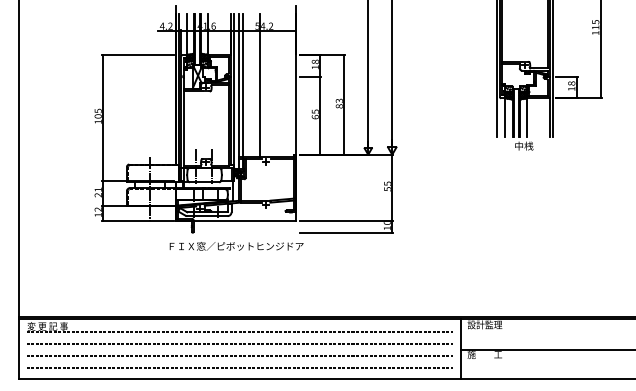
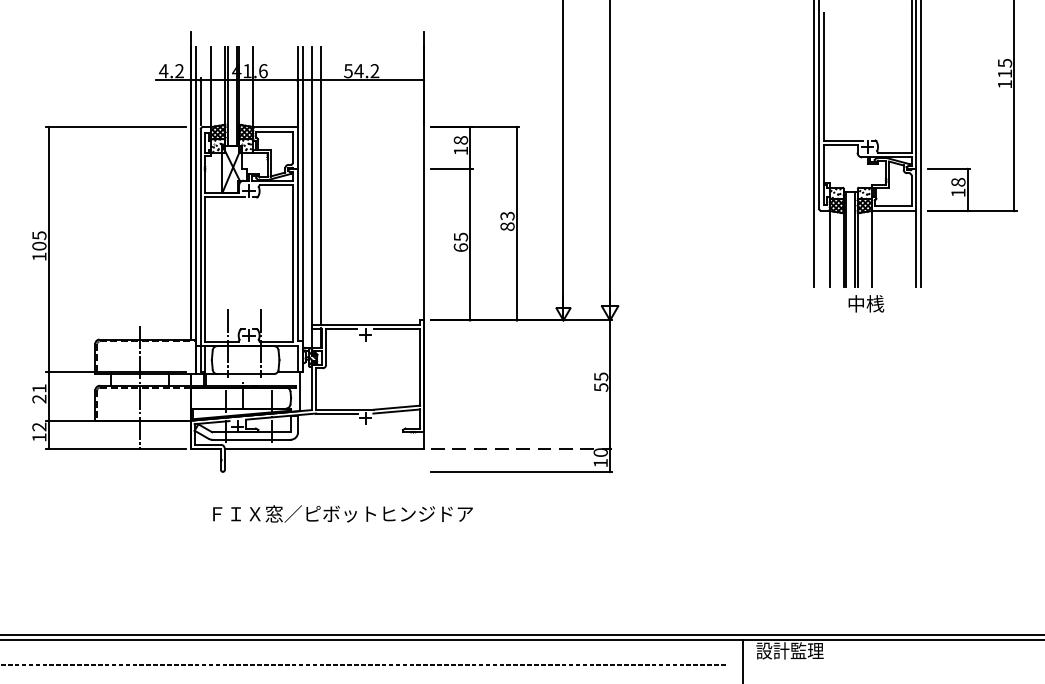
line: (260, 84) -> (354, 184), removed
line: (346, 220) -> (521, 448), solid -> dashed
text: (236, 246) -> (342, 514), moved

